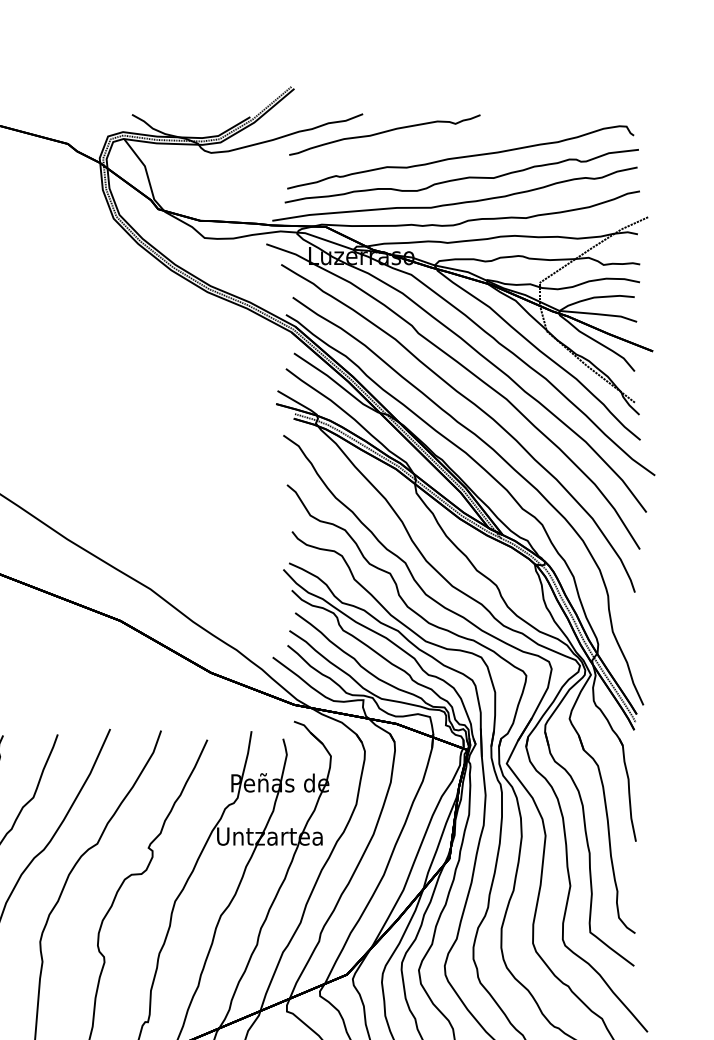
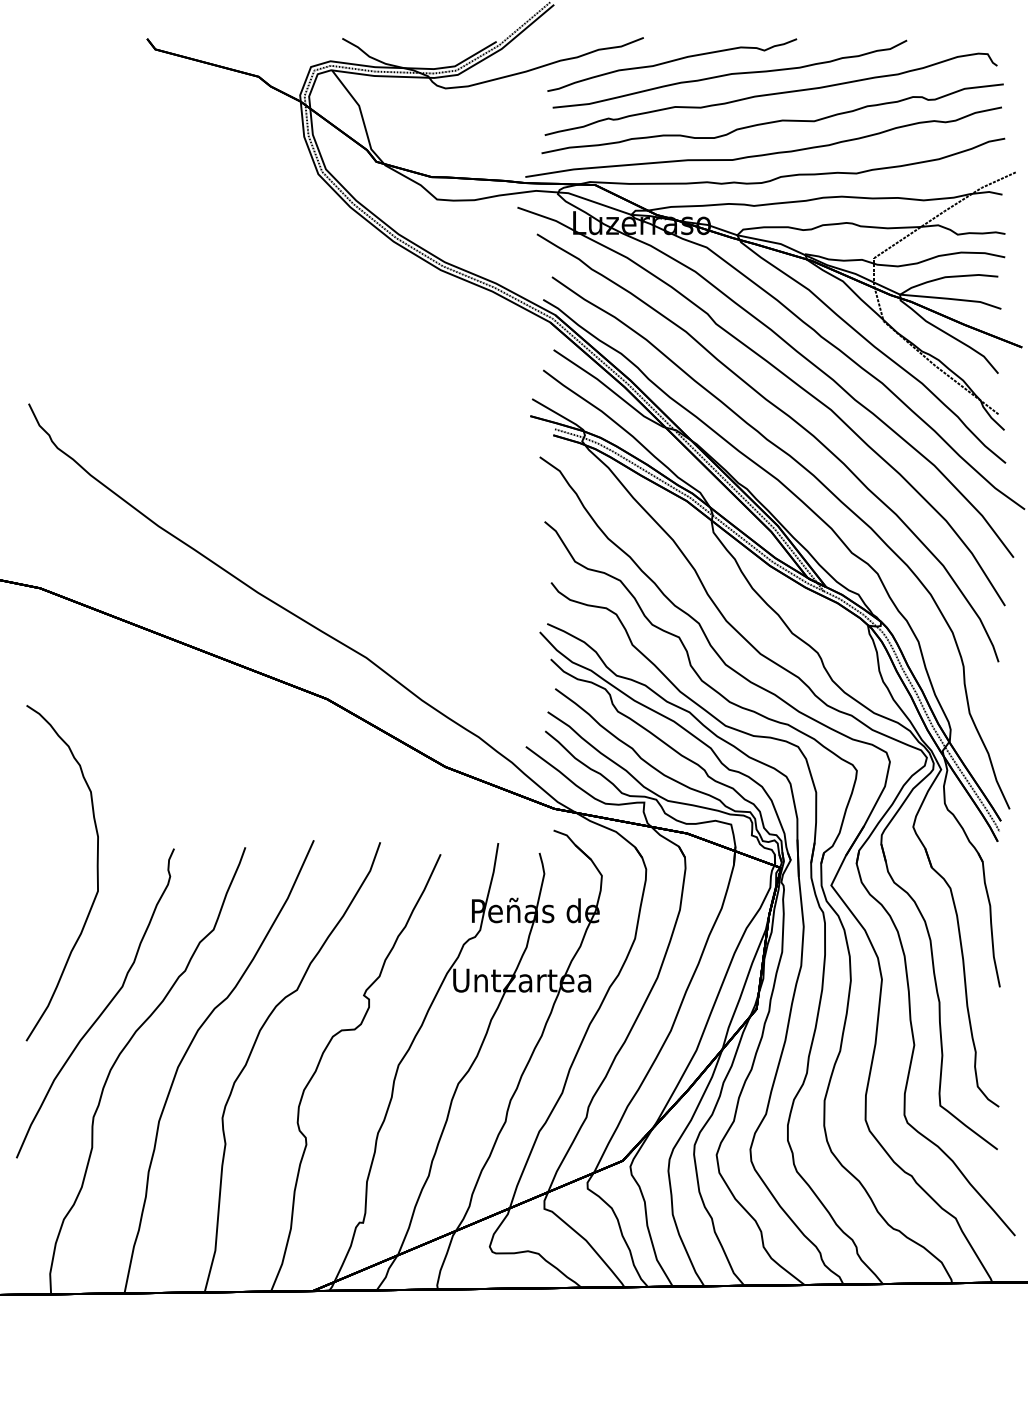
curve: (428, 141) -> (729, 73), added

